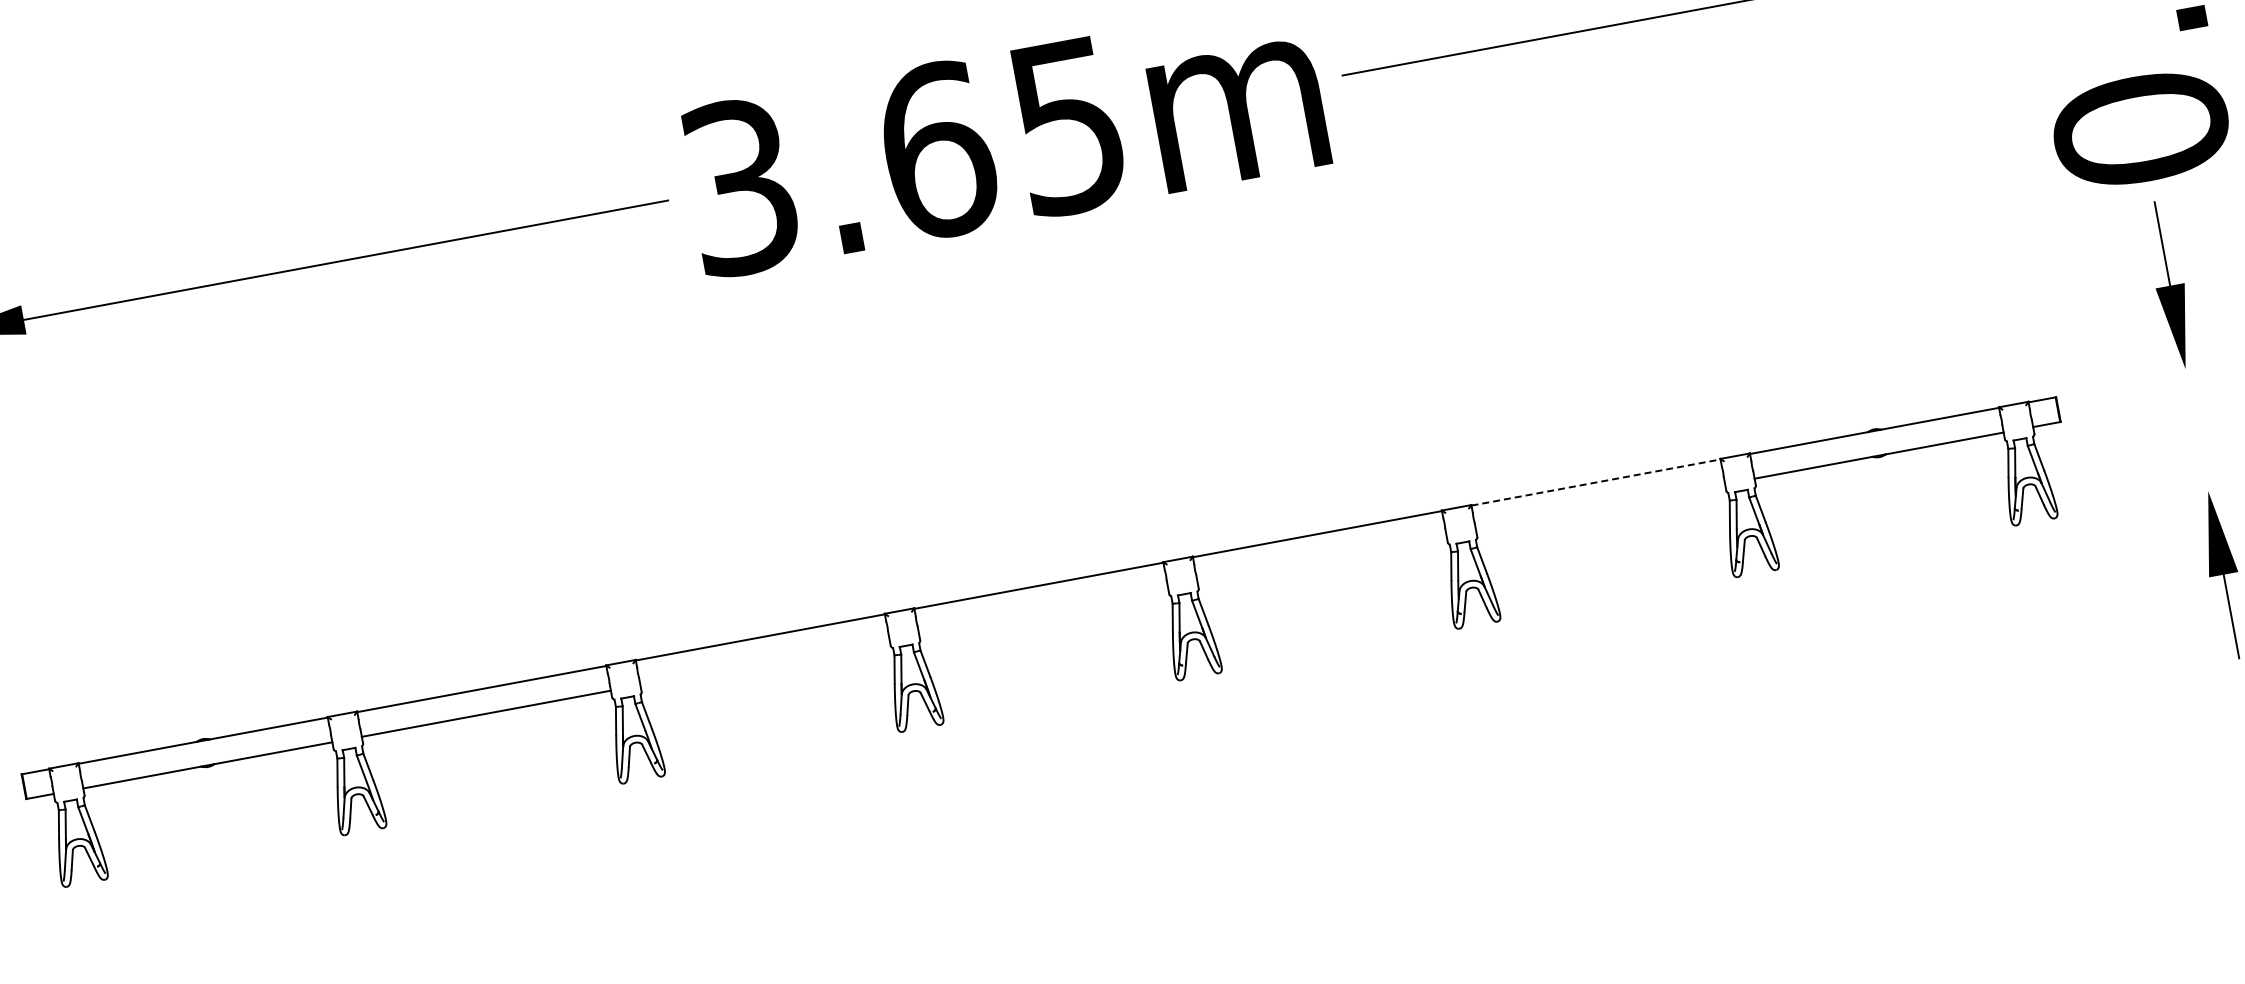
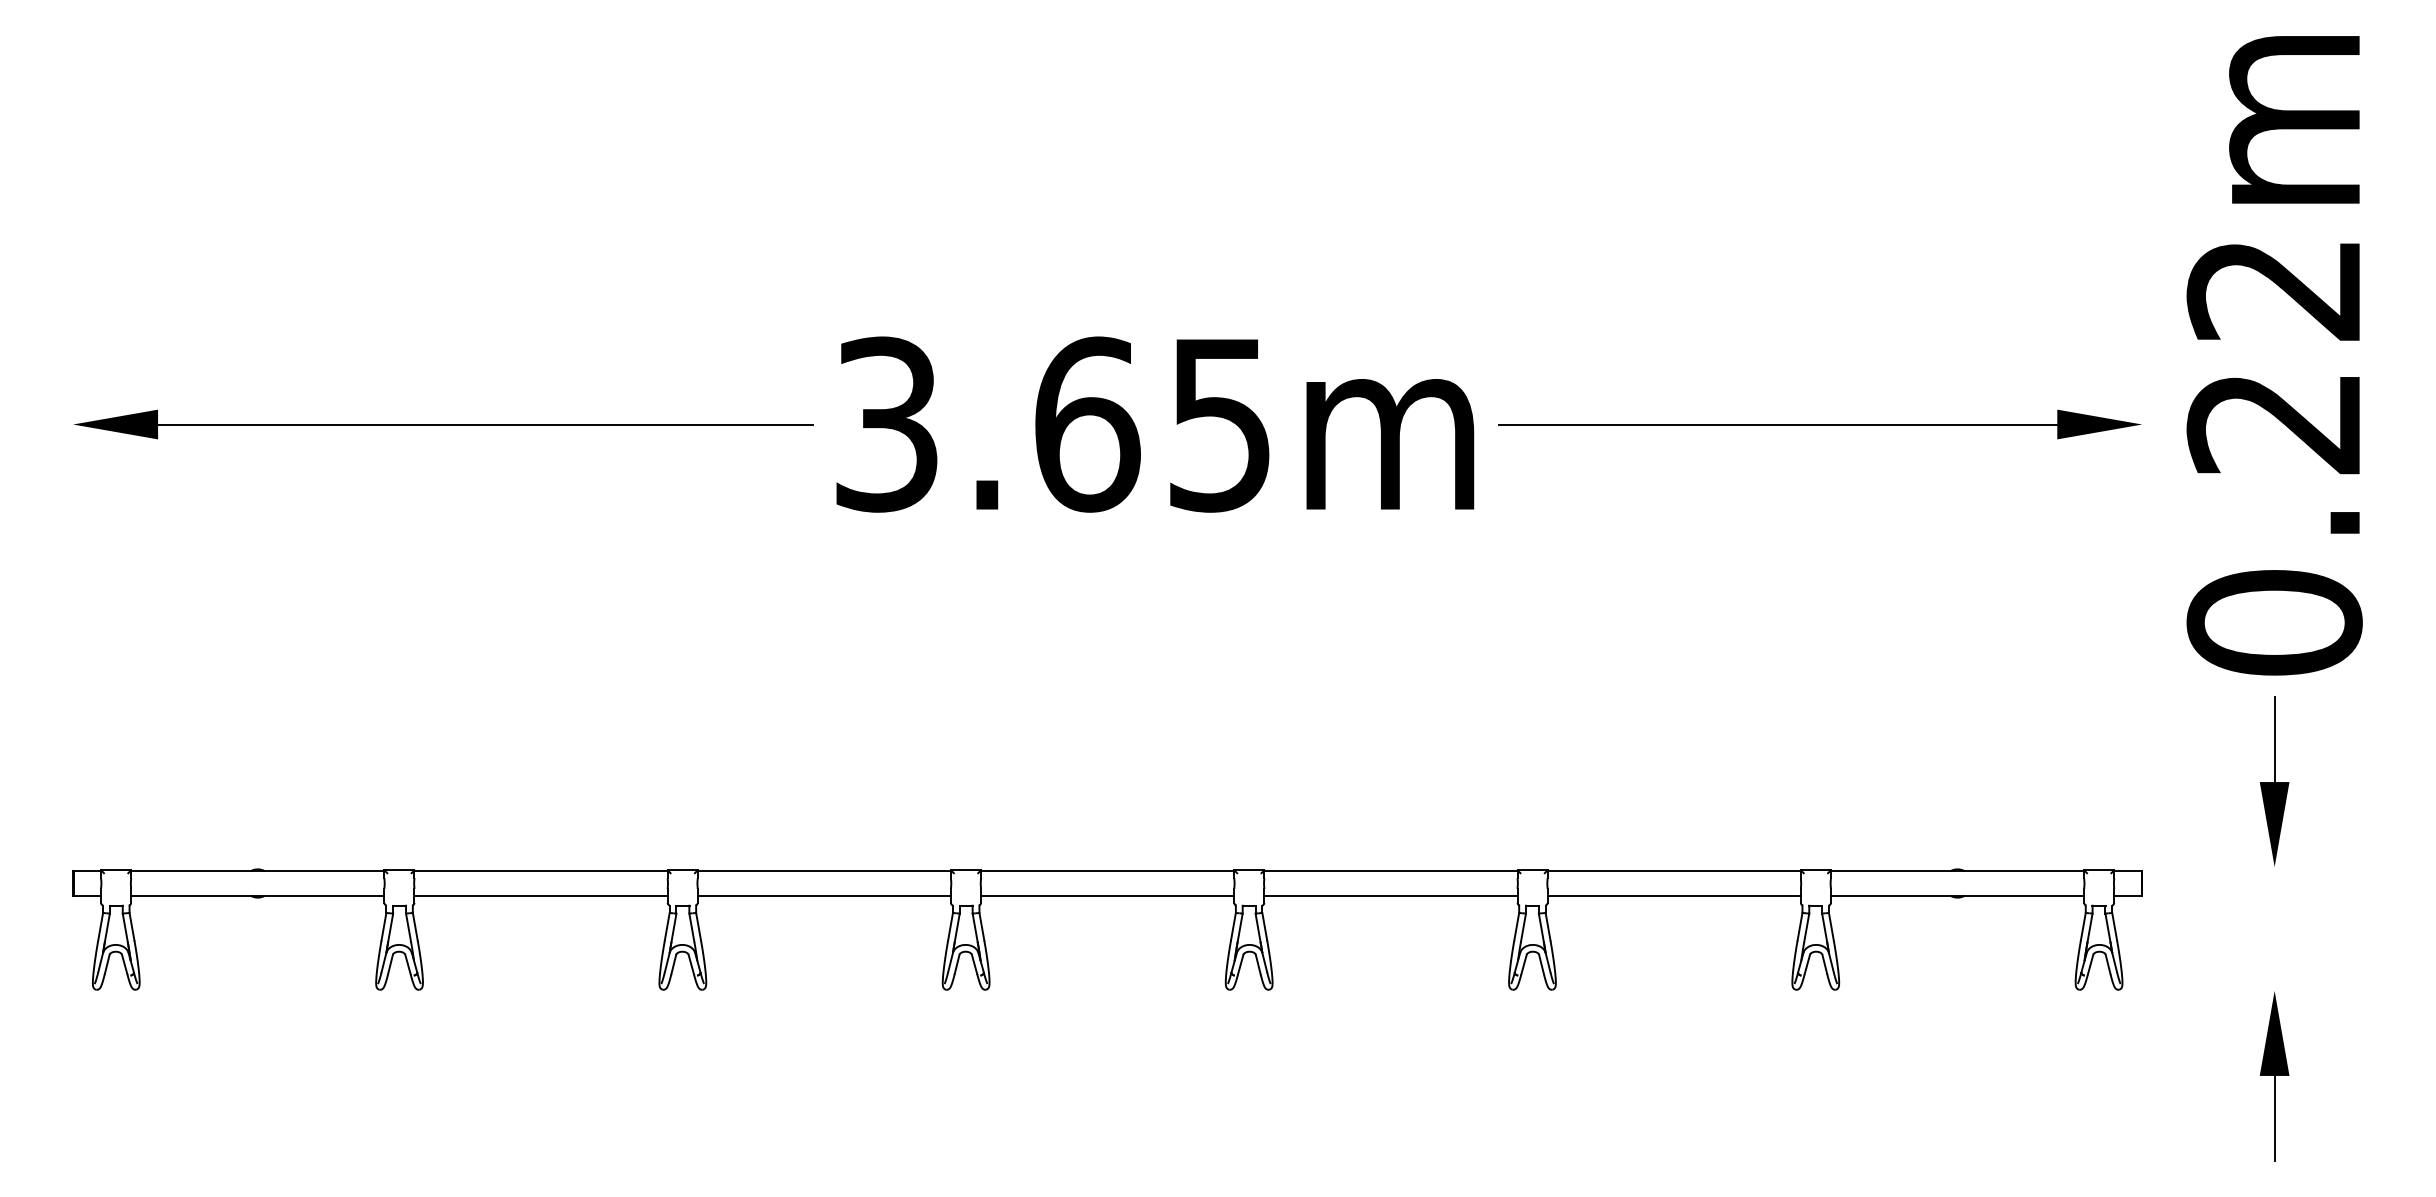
line: (1596, 482) -> (1674, 870), dashed -> solid
line: (1599, 507) -> (1673, 896), added
line: (1321, 559) -> (1390, 896), added
line: (1043, 610) -> (1107, 896), added
line: (765, 662) -> (824, 896), added

